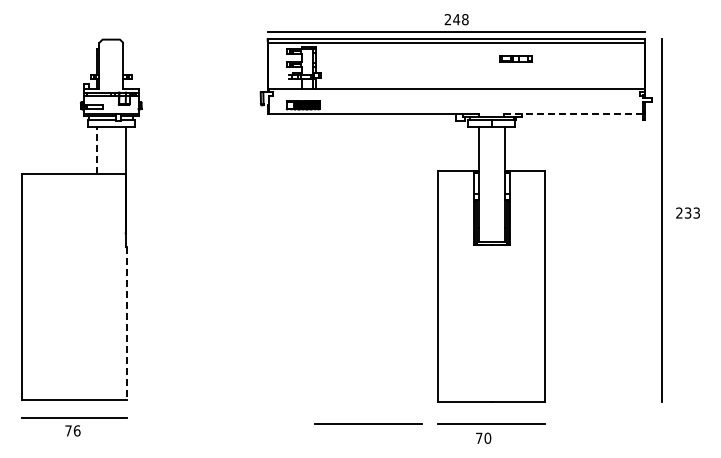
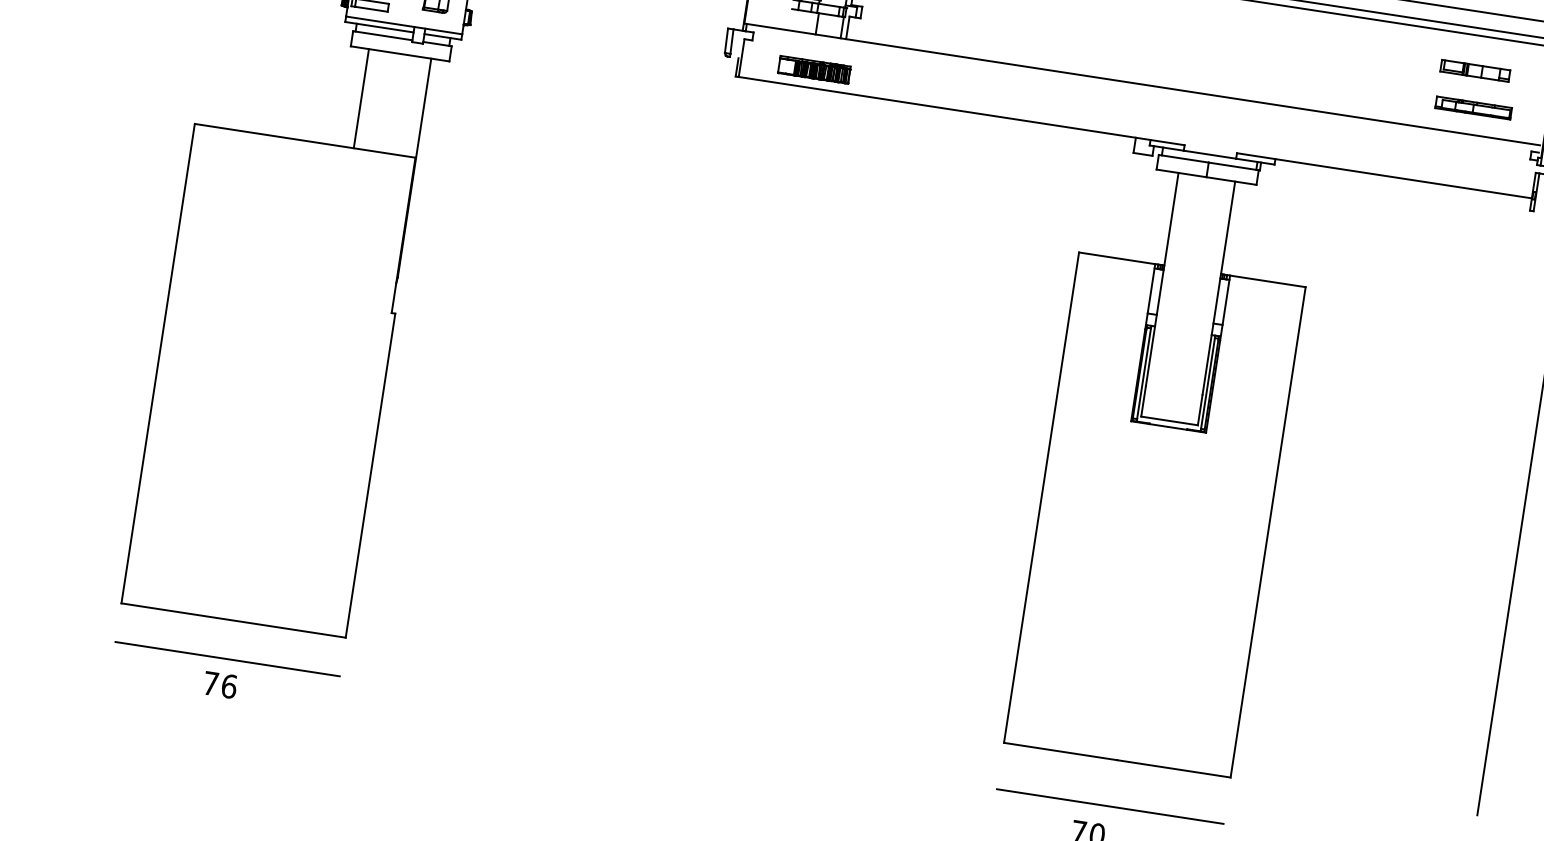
part: (515, 58) -> (1473, 69), moved
part: (609, 76) -> (1472, 107), added
line: (573, 113) -> (1384, 174), dashed -> solid
line: (96, 150) -> (361, 98), dashed -> solid
line: (127, 324) -> (370, 477), dashed -> solid
line: (368, 423) -> (849, 765), removed

